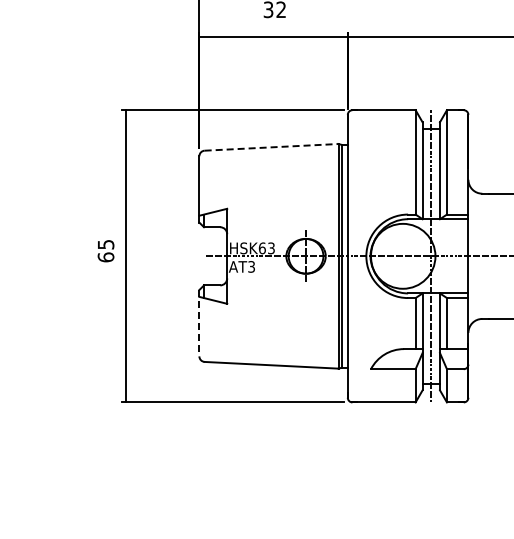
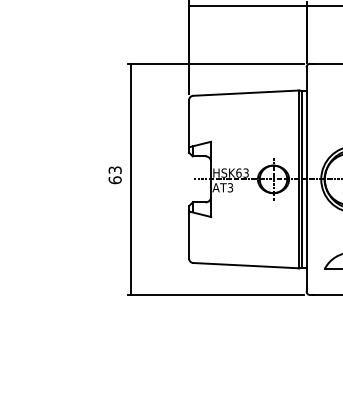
line: (272, 147) -> (246, 93), dashed -> solid
text: (105, 244) -> (114, 170), 65 -> 63
line: (199, 323) -> (189, 232), dashed -> solid

